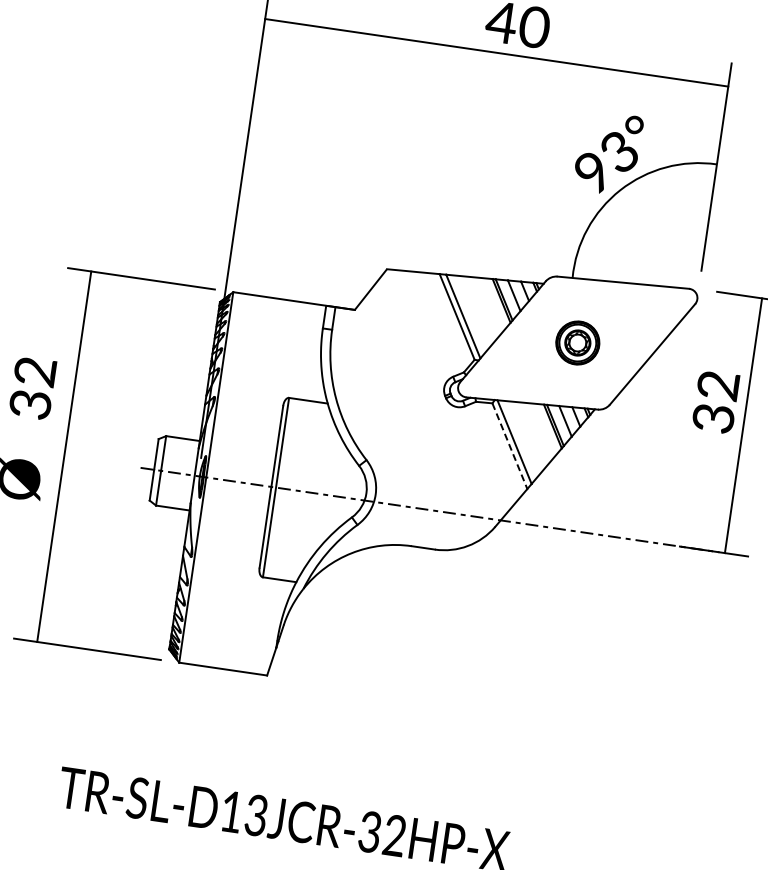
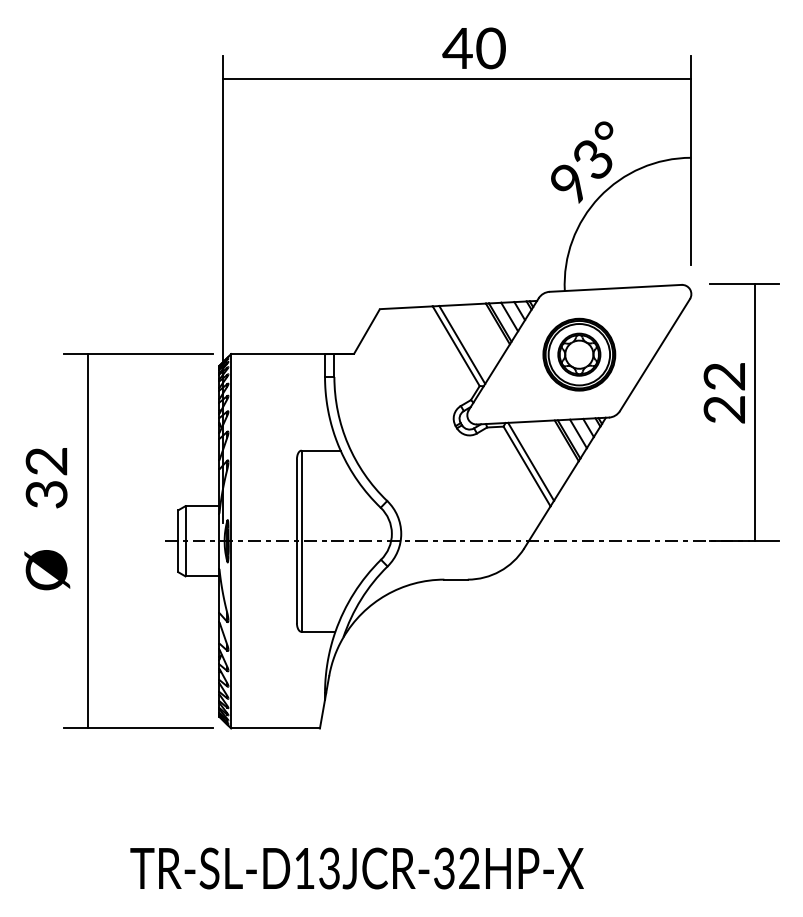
part: (577, 342) -> (579, 354), size x1.67
text: (714, 418) -> (725, 409), 32 -> 22
line: (510, 446) -> (527, 466), dashed -> solid

